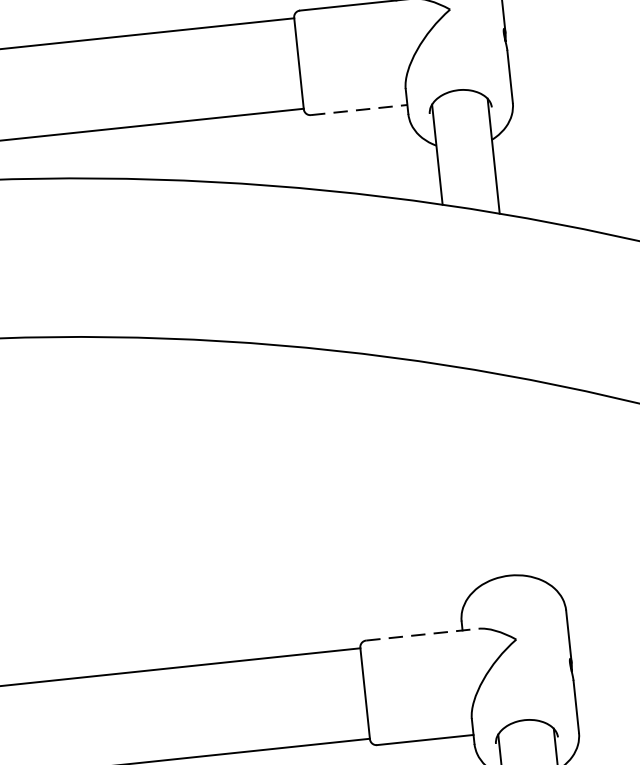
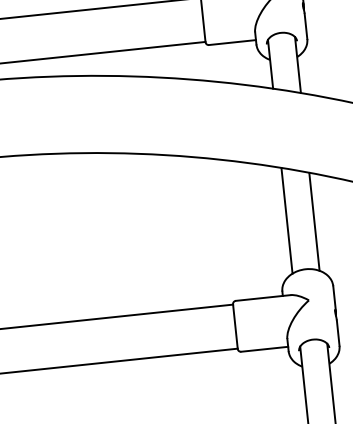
line: (359, 109) -> (232, 42), dashed -> solid
line: (470, 475) -> (286, 220), added
line: (527, 477) -> (314, 221), added
line: (422, 635) -> (263, 298), dashed -> solid

